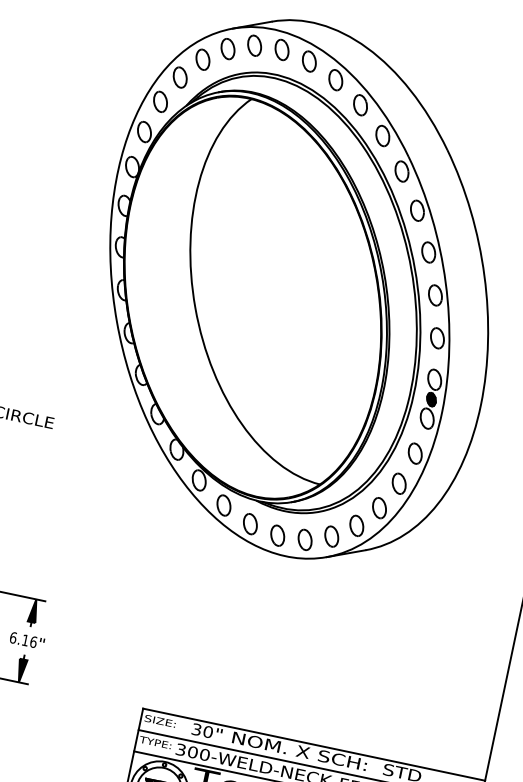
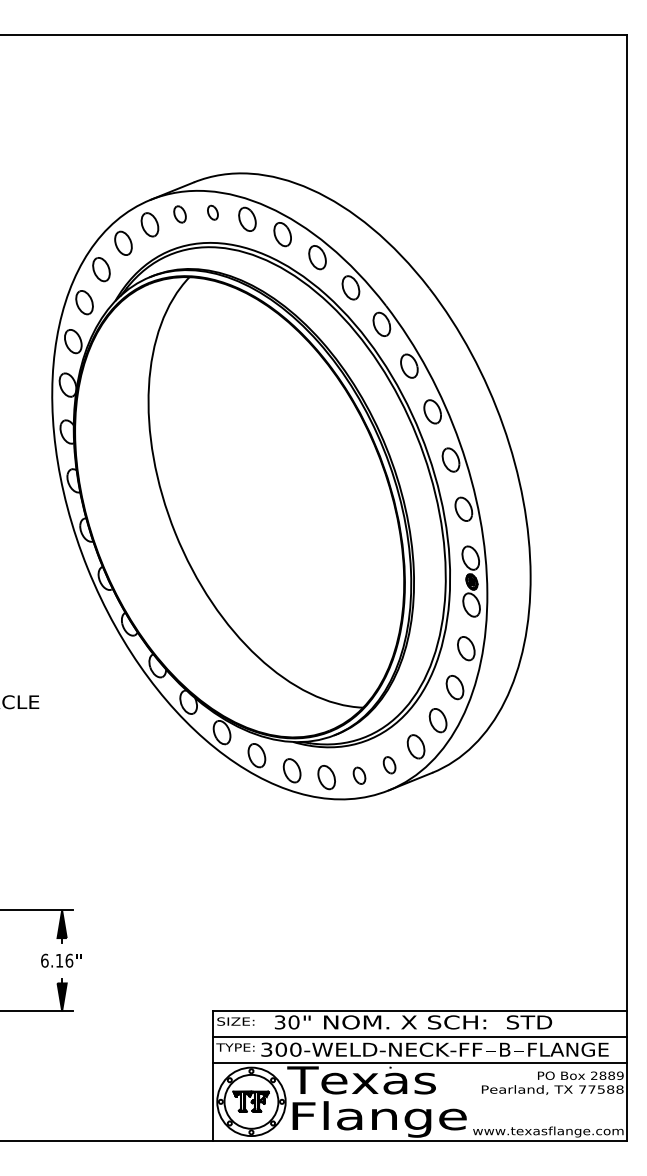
part: (254, 45) -> (179, 214), size x0.7
part: (281, 49) -> (212, 212), size x0.6
part: (331, 535) -> (389, 764), size x0.7
part: (305, 539) -> (359, 775), size x0.7

